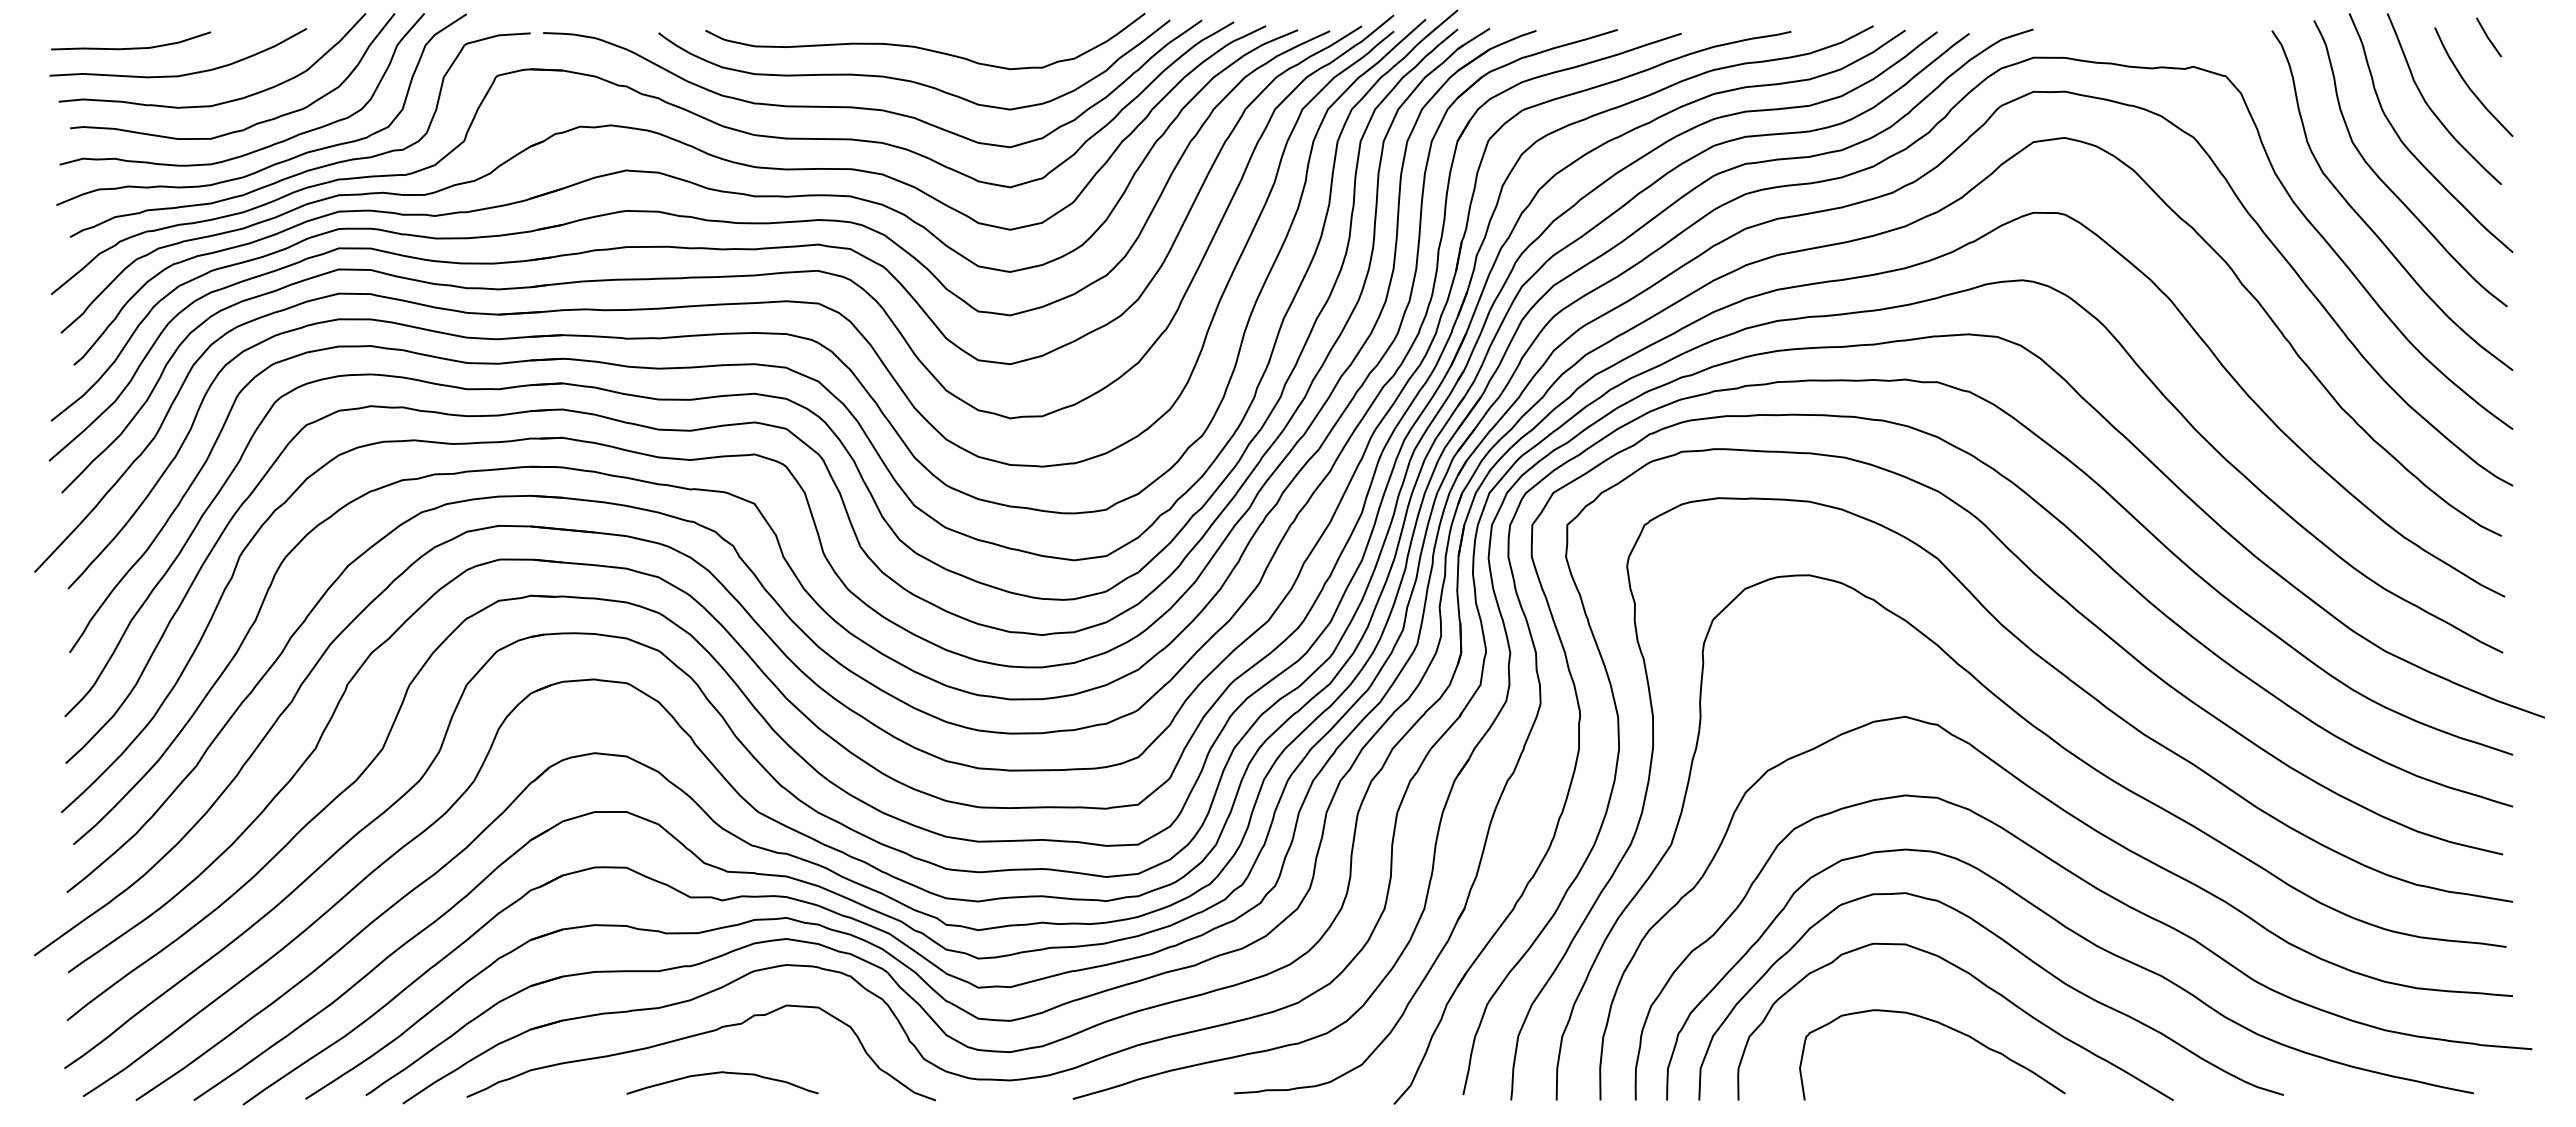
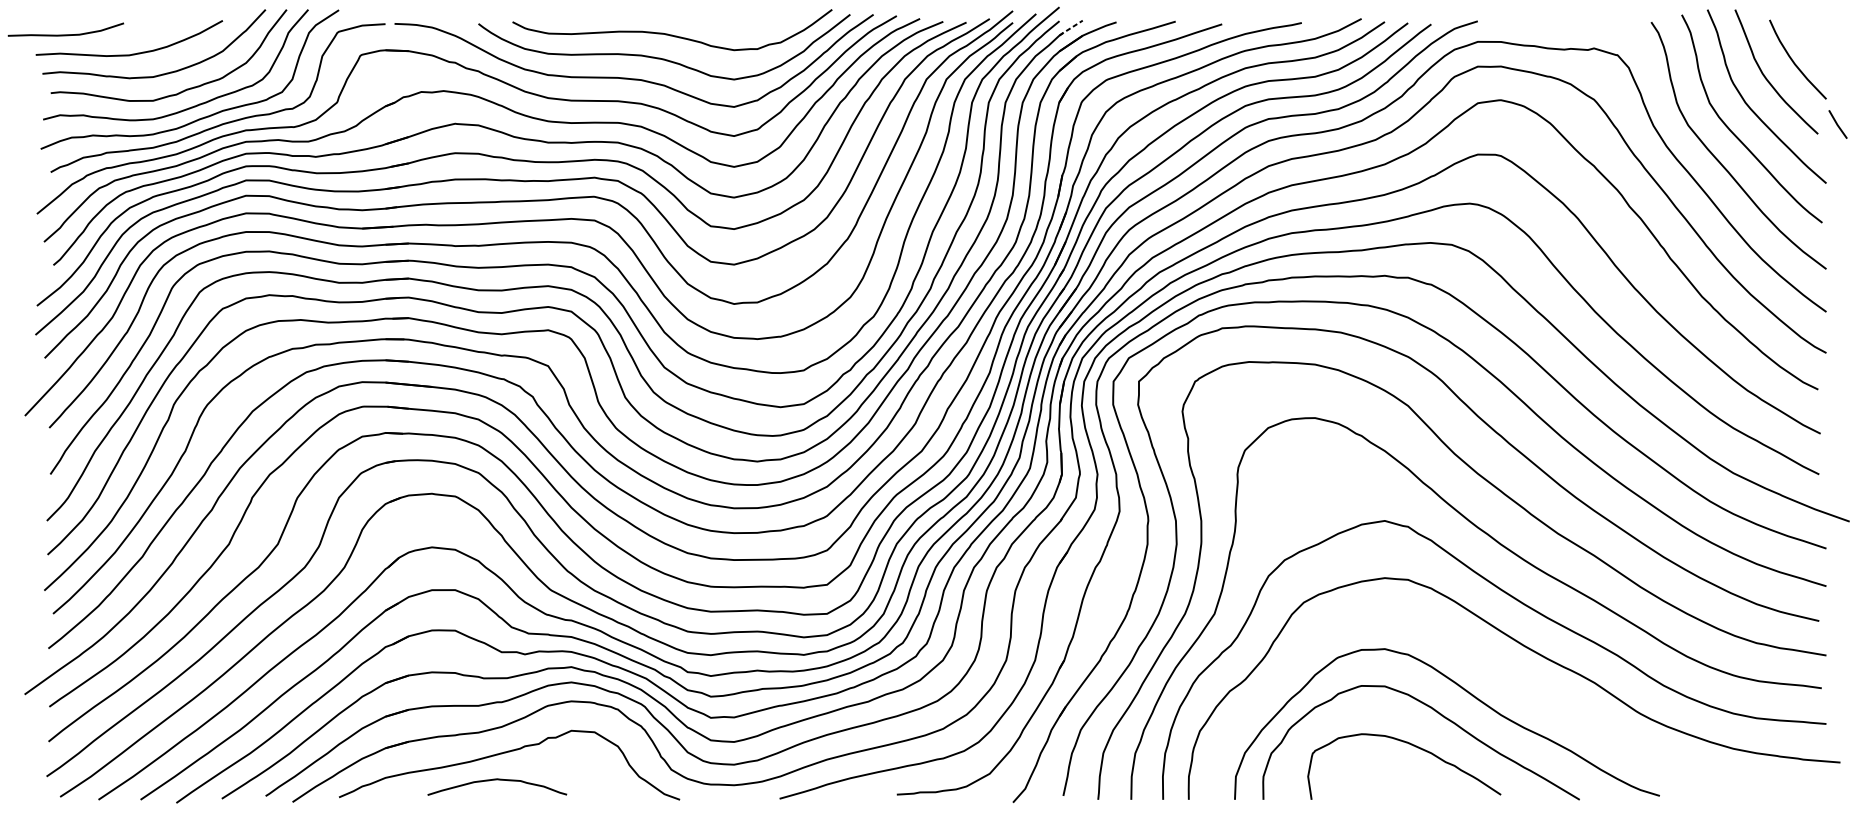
line: (2488, 37) -> (1837, 124), moved
line: (1473, 39) -> (1070, 28), solid -> dashed
curve: (130, 47) -> (65, 34), moved
curve: (2090, 943) -> (1519, 685), removed
curve: (722, 1073) -> (497, 780), moved

